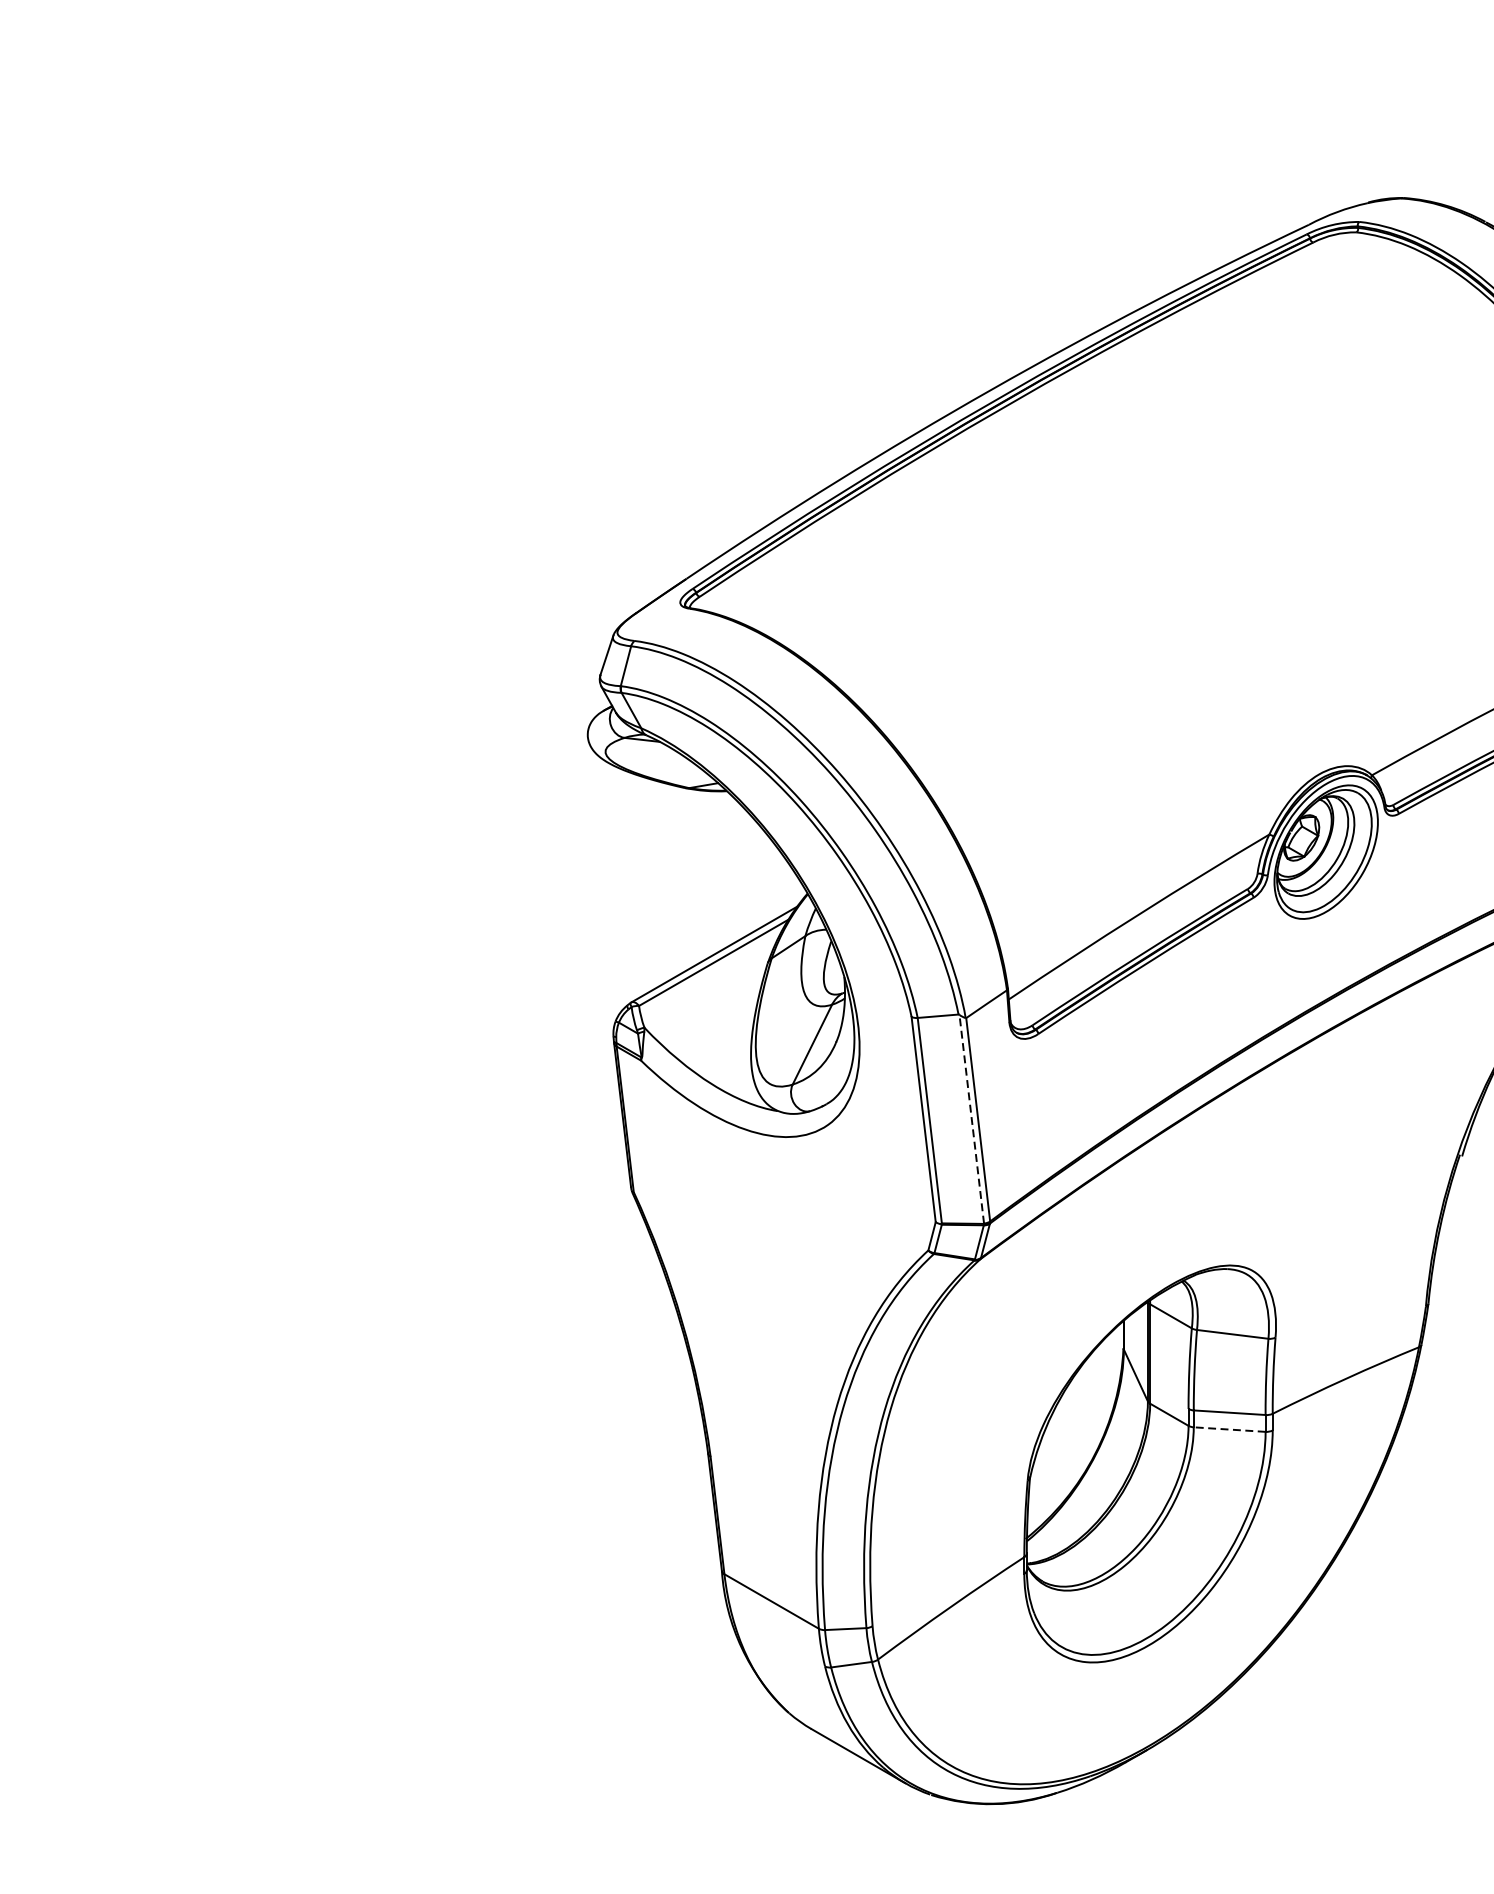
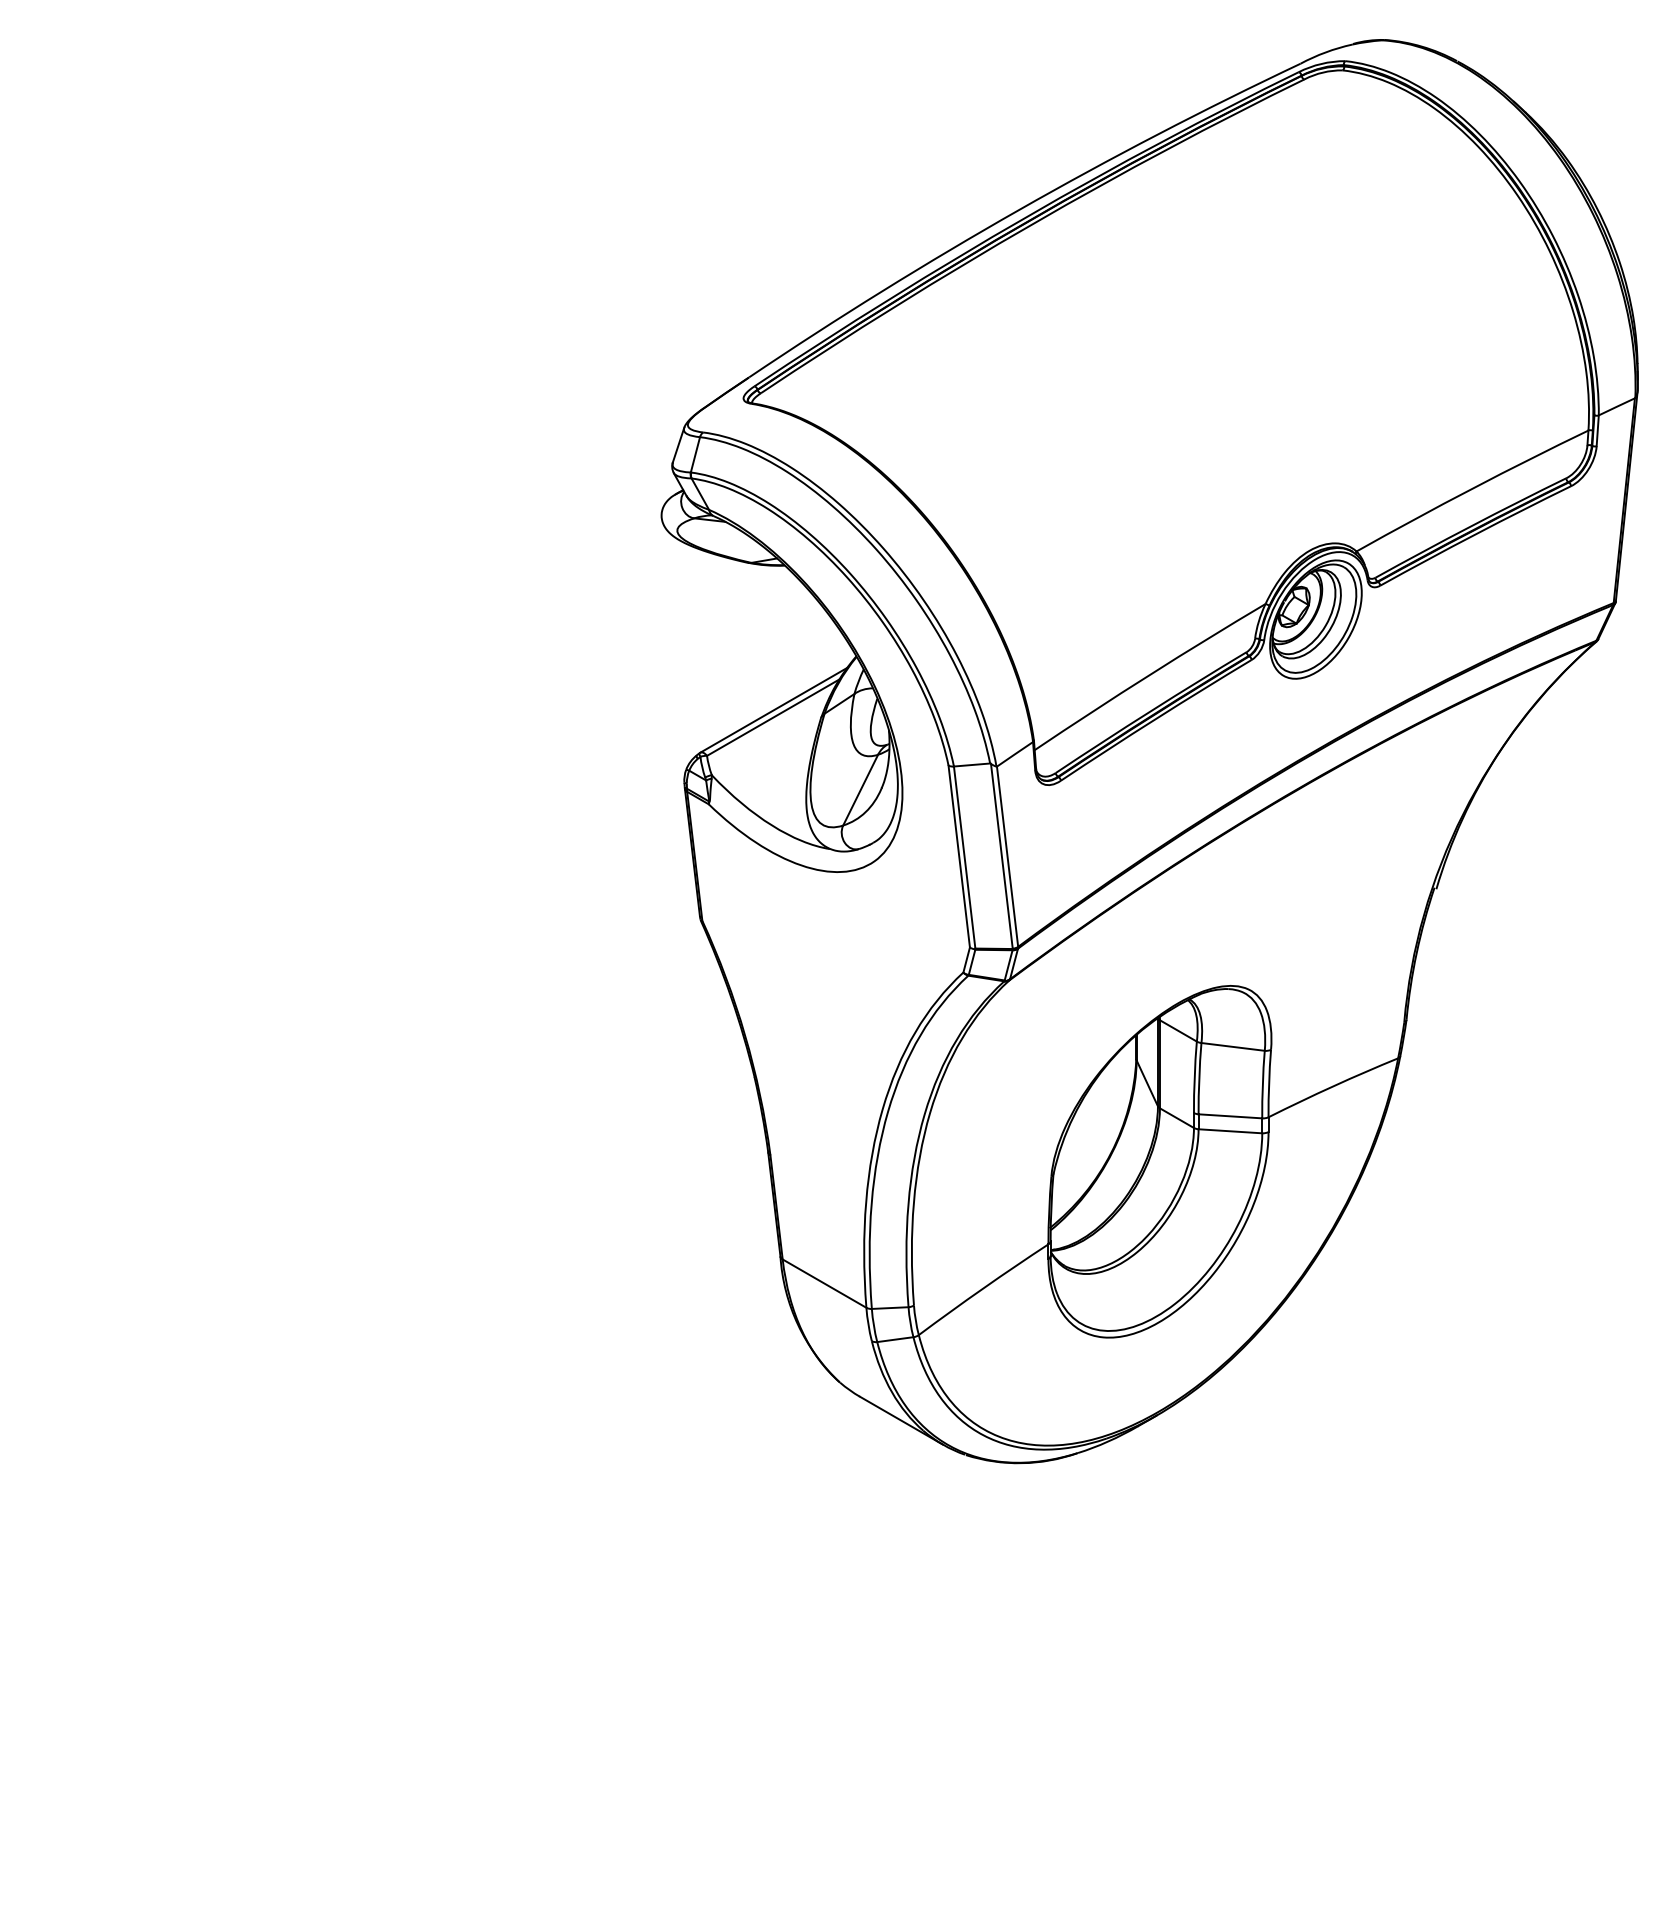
line: (971, 1118) -> (1001, 855), dashed -> solid
line: (1229, 1429) -> (1230, 1131), dashed -> solid

